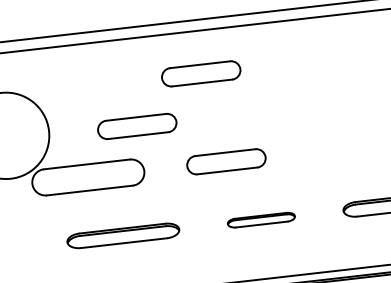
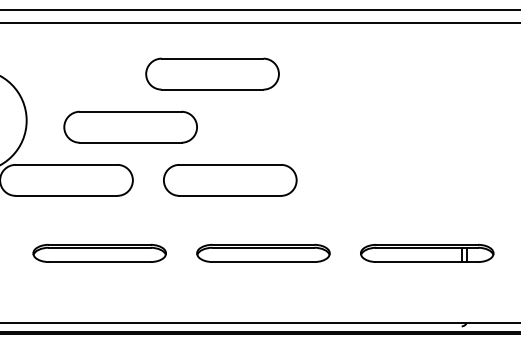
part: (201, 73) -> (212, 73), size x1.43
part: (137, 125) -> (130, 126), size x1.43
part: (226, 161) -> (230, 180), size x1.43
part: (261, 220) -> (263, 253), size x1.67

